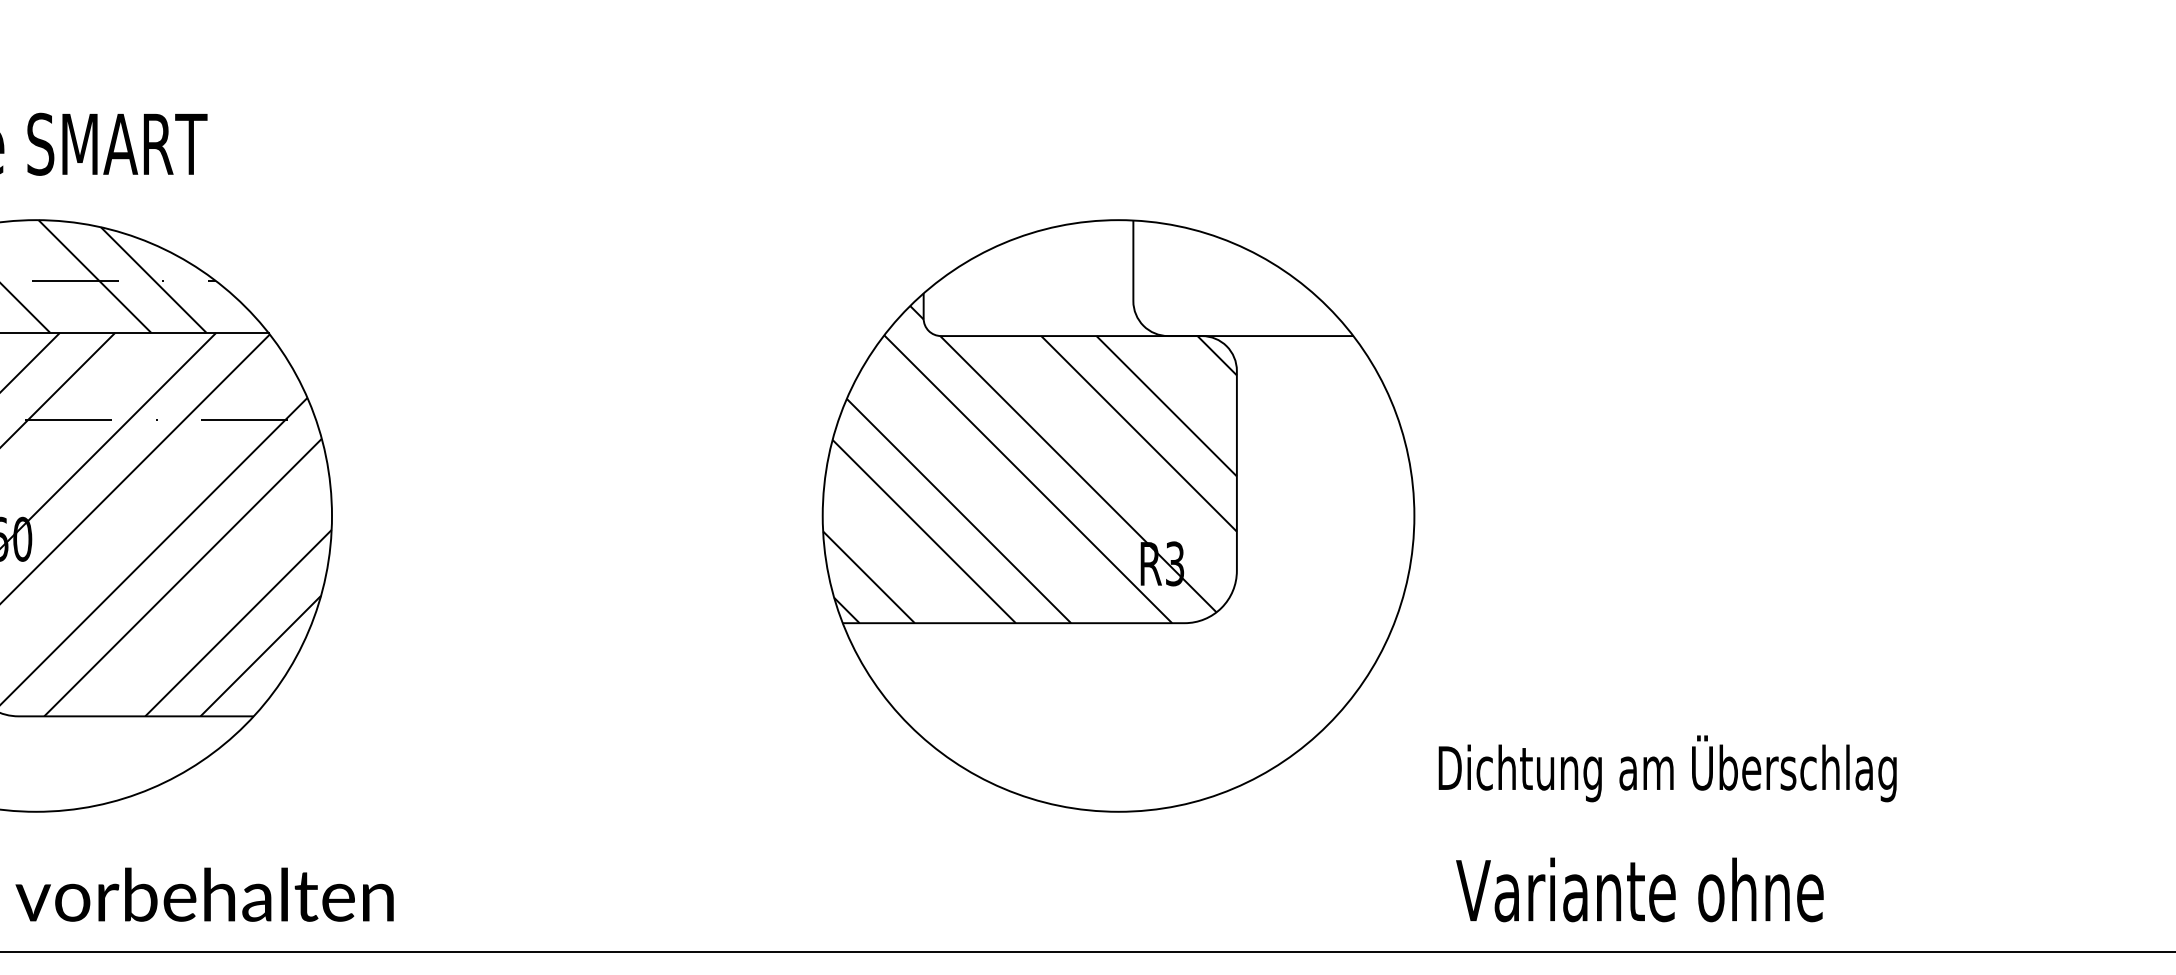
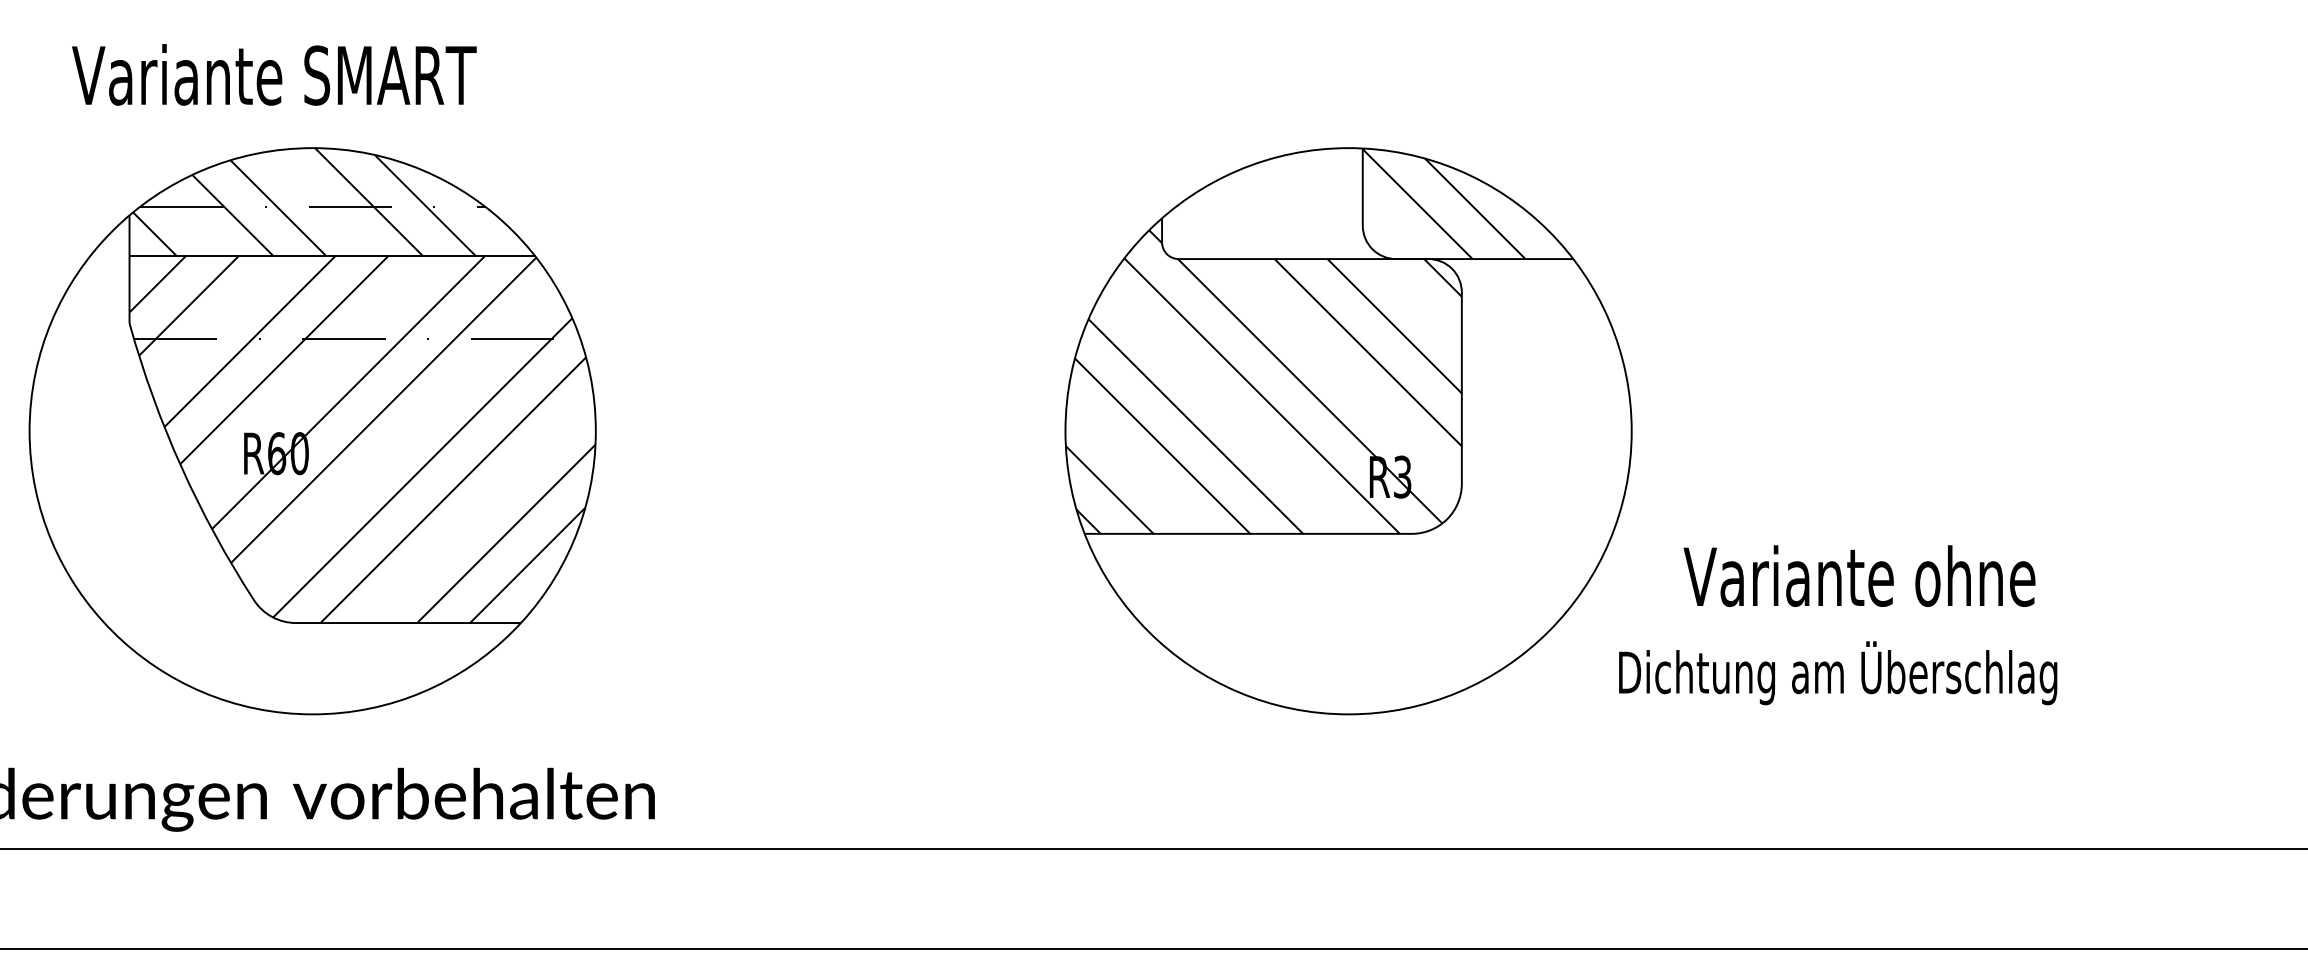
hatch: (1217, 279) -> (1443, 204), added
text: (1668, 769) -> (1838, 673), moved
text: (1639, 889) -> (1859, 575), moved

